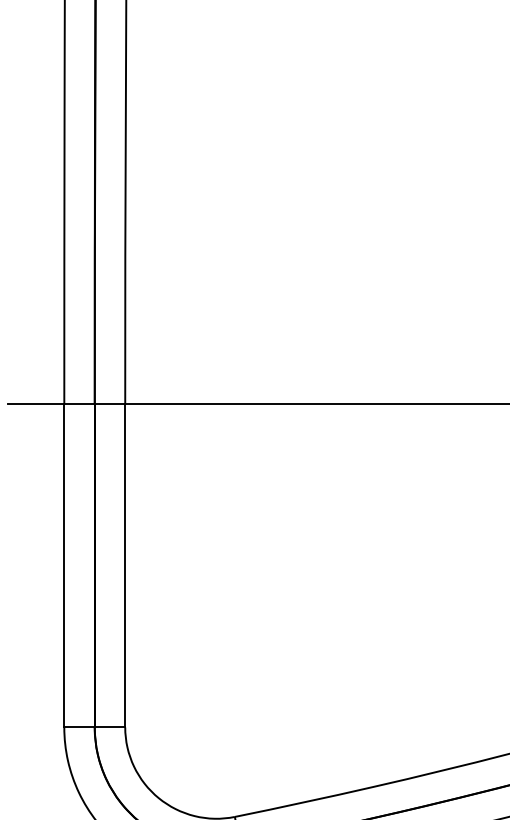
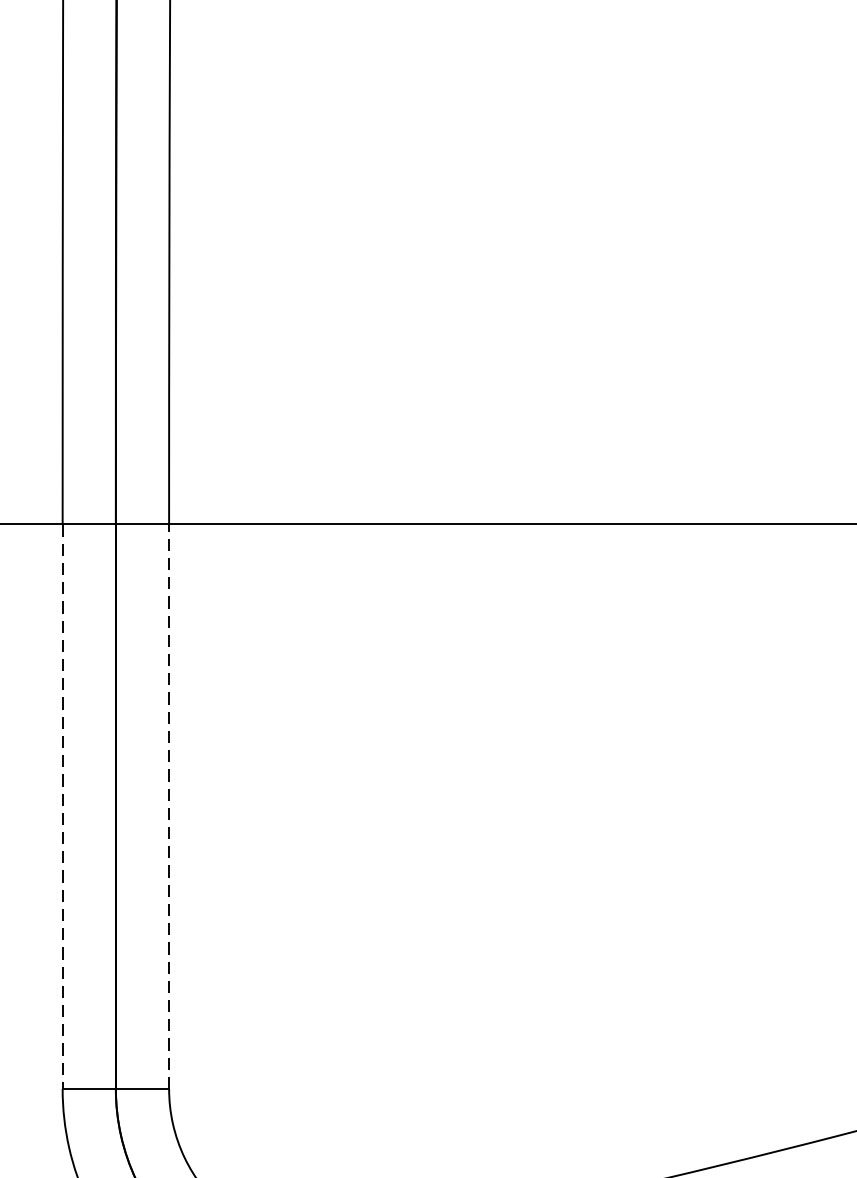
line: (64, 565) -> (62, 806), solid -> dashed
line: (125, 565) -> (169, 806), solid -> dashed

